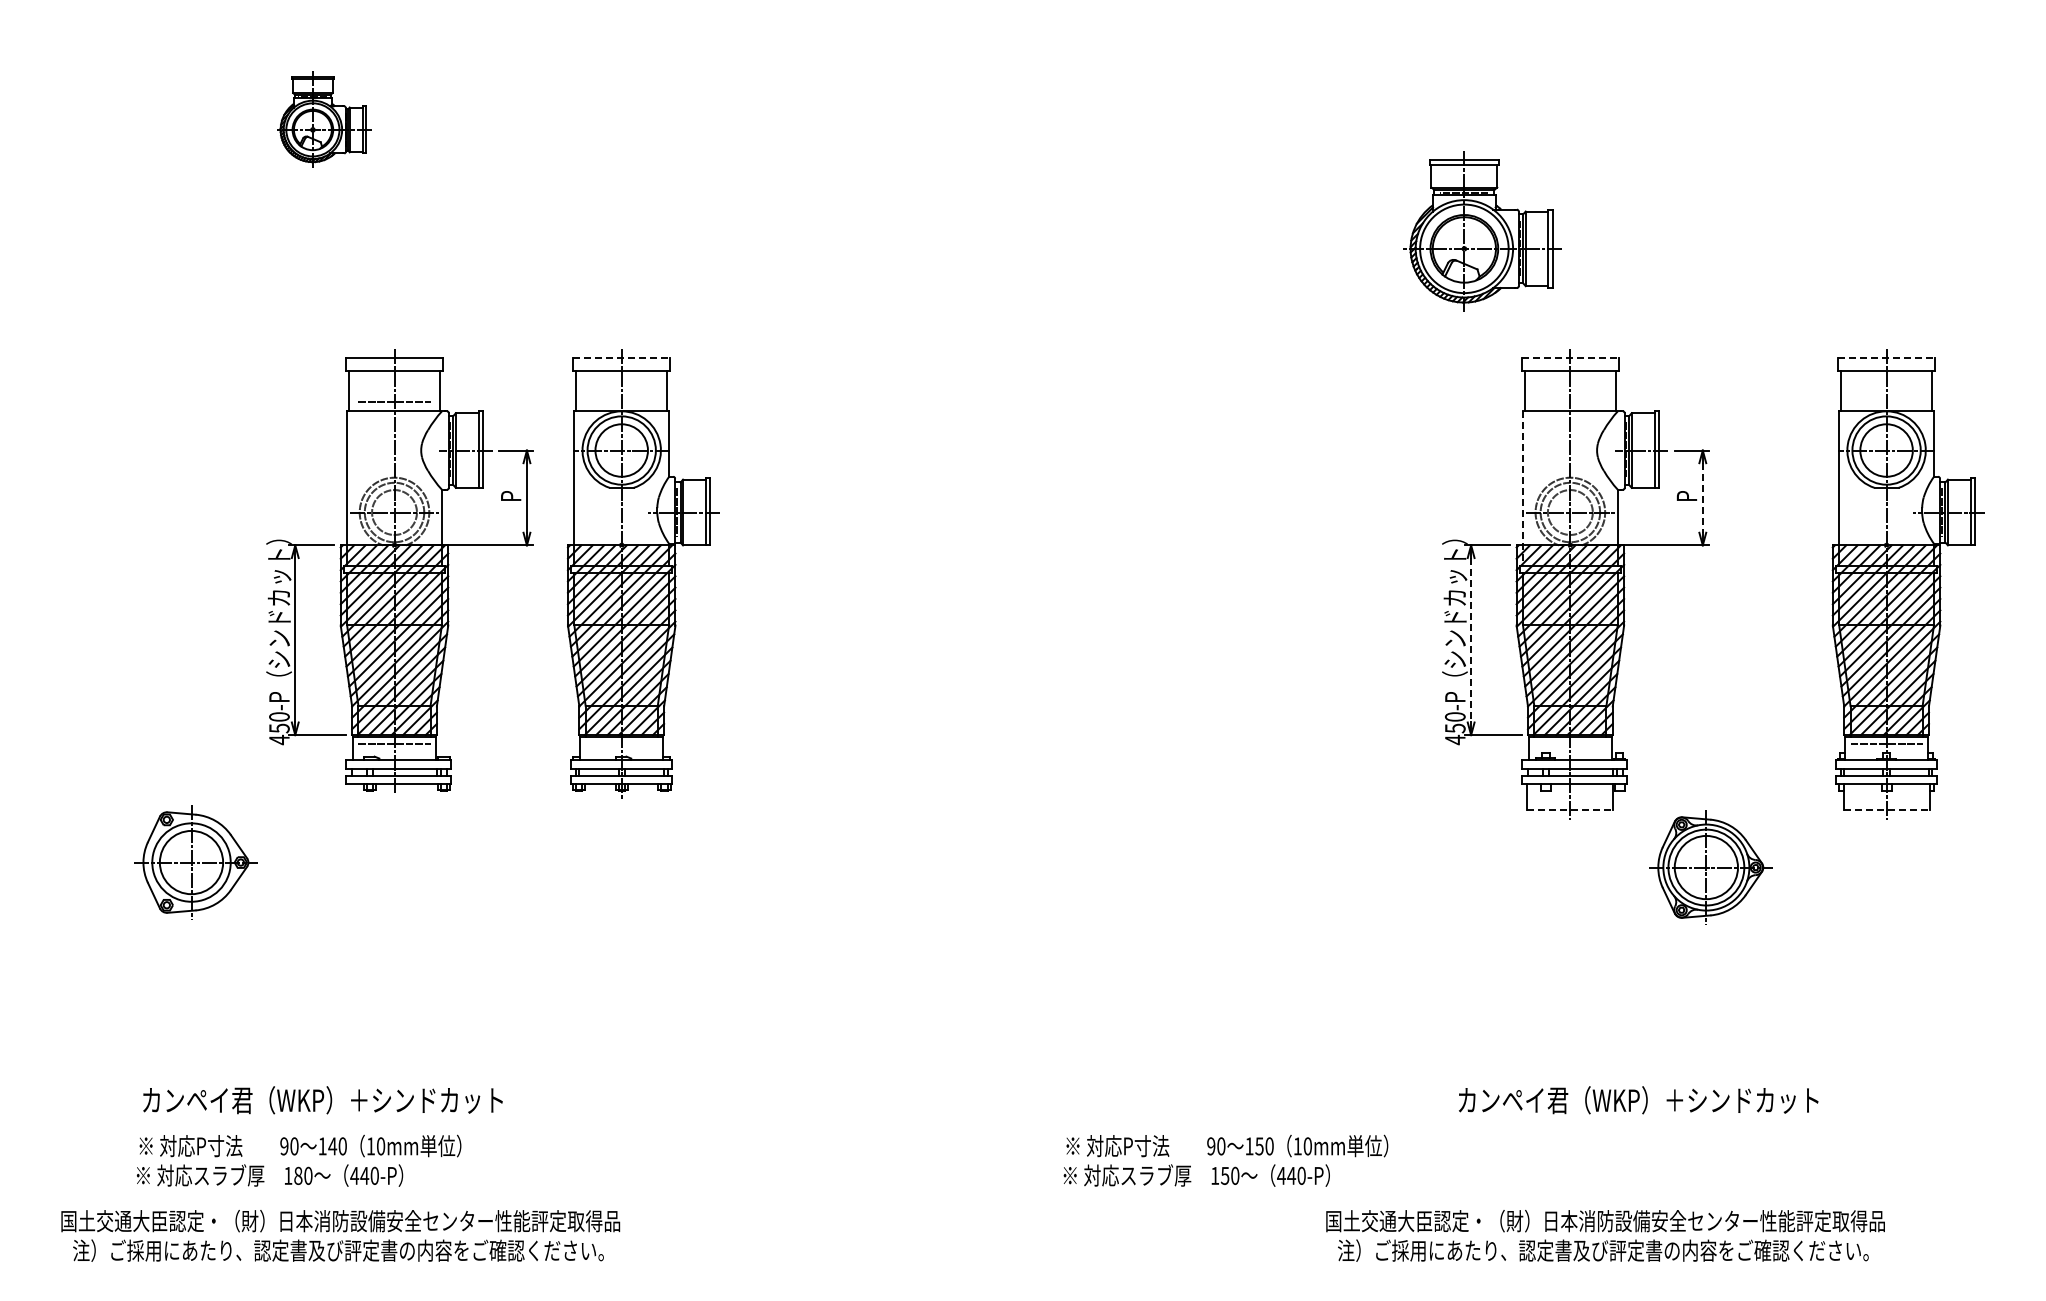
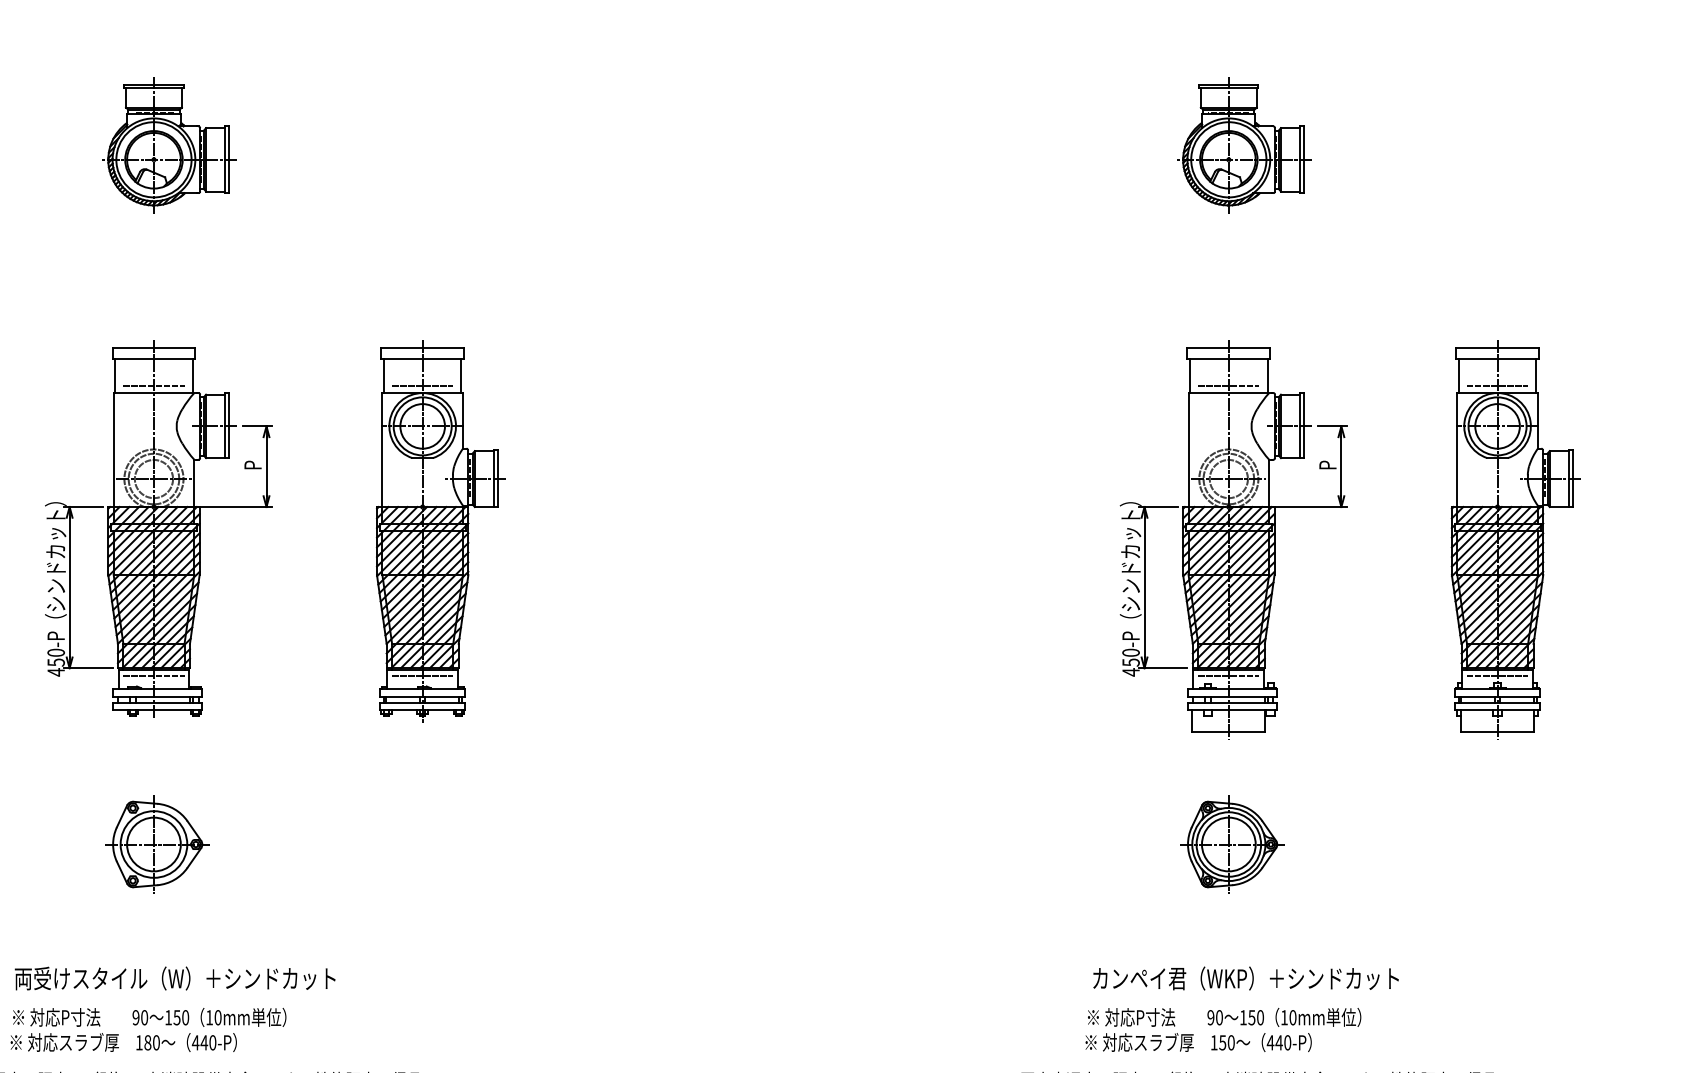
part: (323, 119) -> (169, 145), size x1.67
part: (1482, 231) -> (1244, 145), moved
line: (621, 358) -> (422, 348), dashed -> solid
line: (1570, 358) -> (1228, 348), dashed -> solid
line: (1886, 358) -> (1497, 348), dashed -> solid
line: (621, 402) -> (422, 385), added
line: (1570, 402) -> (1228, 385), added
line: (1886, 402) -> (1497, 385), added
line: (1522, 488) -> (1188, 458), dashed -> solid
line: (1702, 497) -> (1341, 466), dashed -> solid
part: (399, 570) -> (158, 528), moved
line: (1471, 640) -> (1144, 587), dashed -> solid
line: (621, 743) -> (422, 675), added
line: (1570, 743) -> (1228, 675), added
line: (1570, 810) -> (1228, 732), dashed -> solid
line: (1887, 810) -> (1498, 732), dashed -> solid
part: (195, 862) -> (157, 844), moved
part: (1710, 867) -> (1232, 844), moved
text: (330, 1100) -> (175, 978), カンペイ君（WKP）＋シンドカット -> 両受けスタイル（W）＋シンドカット
text: (1638, 1100) -> (1245, 978), moved
text: (332, 1146) -> (176, 1017), 140 -> 150
text: (1225, 1160) -> (1223, 1029), moved

